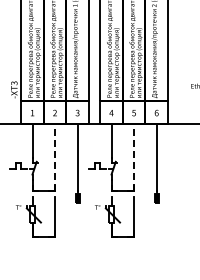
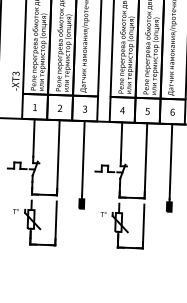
line: (55, 157) -> (58, 157), dashed -> solid
line: (134, 157) -> (146, 160), dashed -> solid

